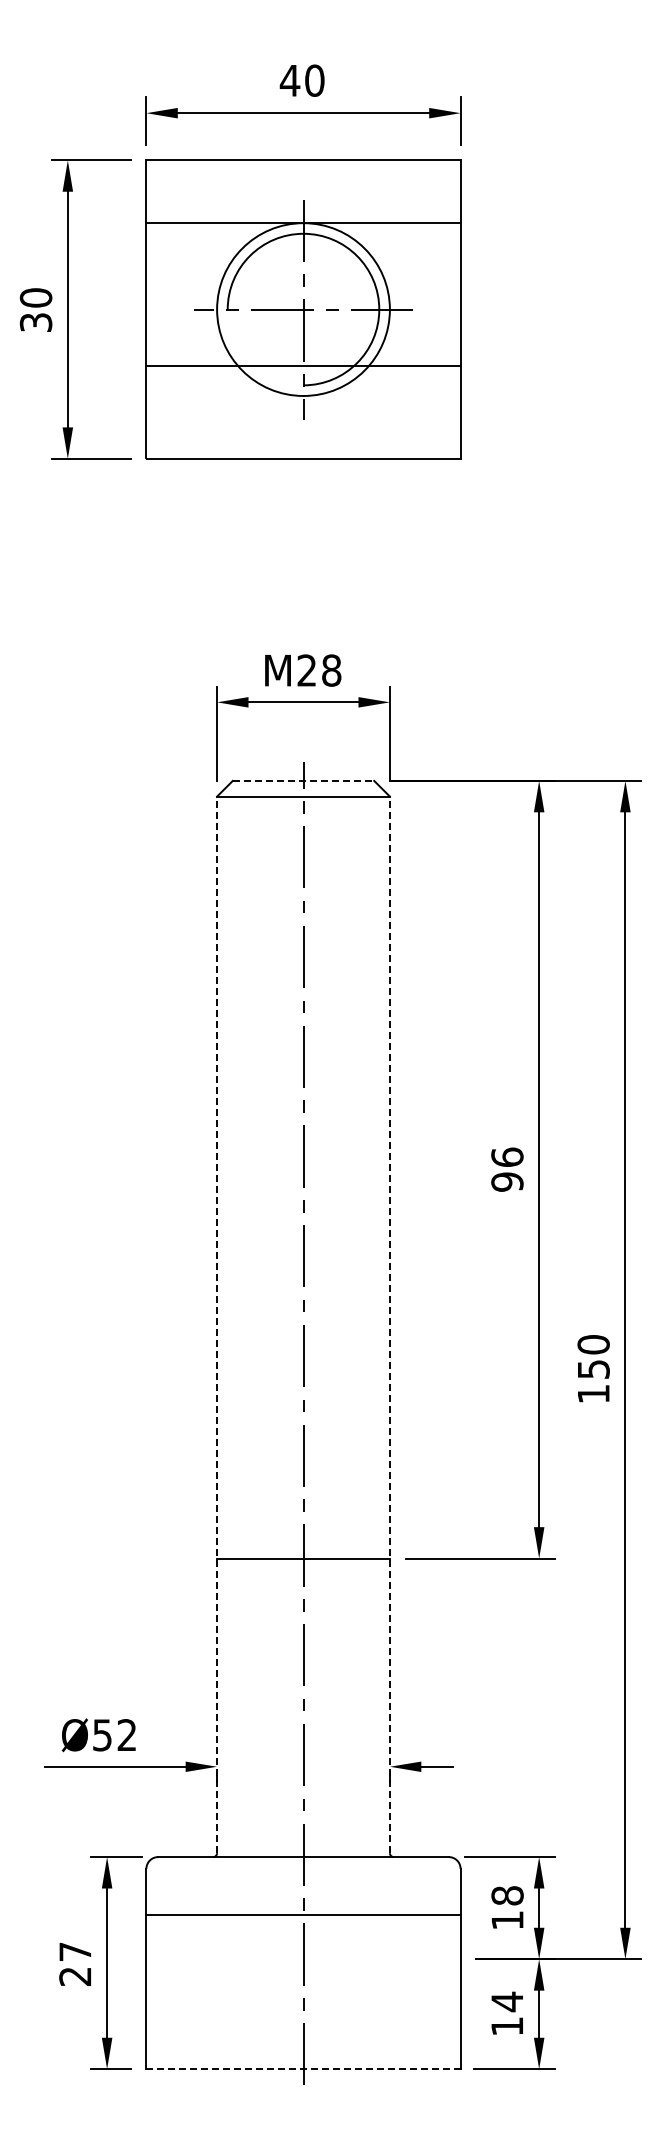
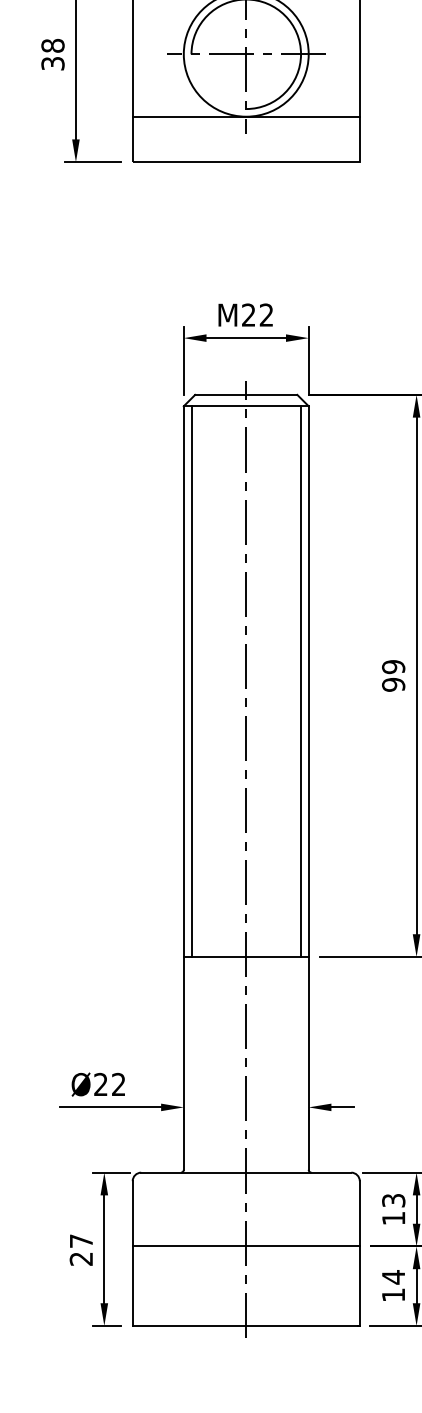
text: (36, 297) -> (53, 45), 30 -> 38
line: (303, 365) -> (246, 116), moved
text: (331, 670) -> (266, 315), 28 -> 22
line: (303, 780) -> (246, 394), dashed -> solid
text: (507, 1157) -> (393, 667), 96 -> 99
line: (227, 1177) -> (191, 681), added
line: (379, 1177) -> (301, 681), added
line: (217, 1324) -> (184, 787), dashed -> solid
line: (389, 1324) -> (308, 787), dashed -> solid
text: (102, 1735) -> (100, 1084), Ø52 -> Ø22
text: (507, 1895) -> (393, 1200), 18 -> 13
line: (303, 1915) -> (246, 1246), moved
line: (304, 2069) -> (246, 1326), dashed -> solid

